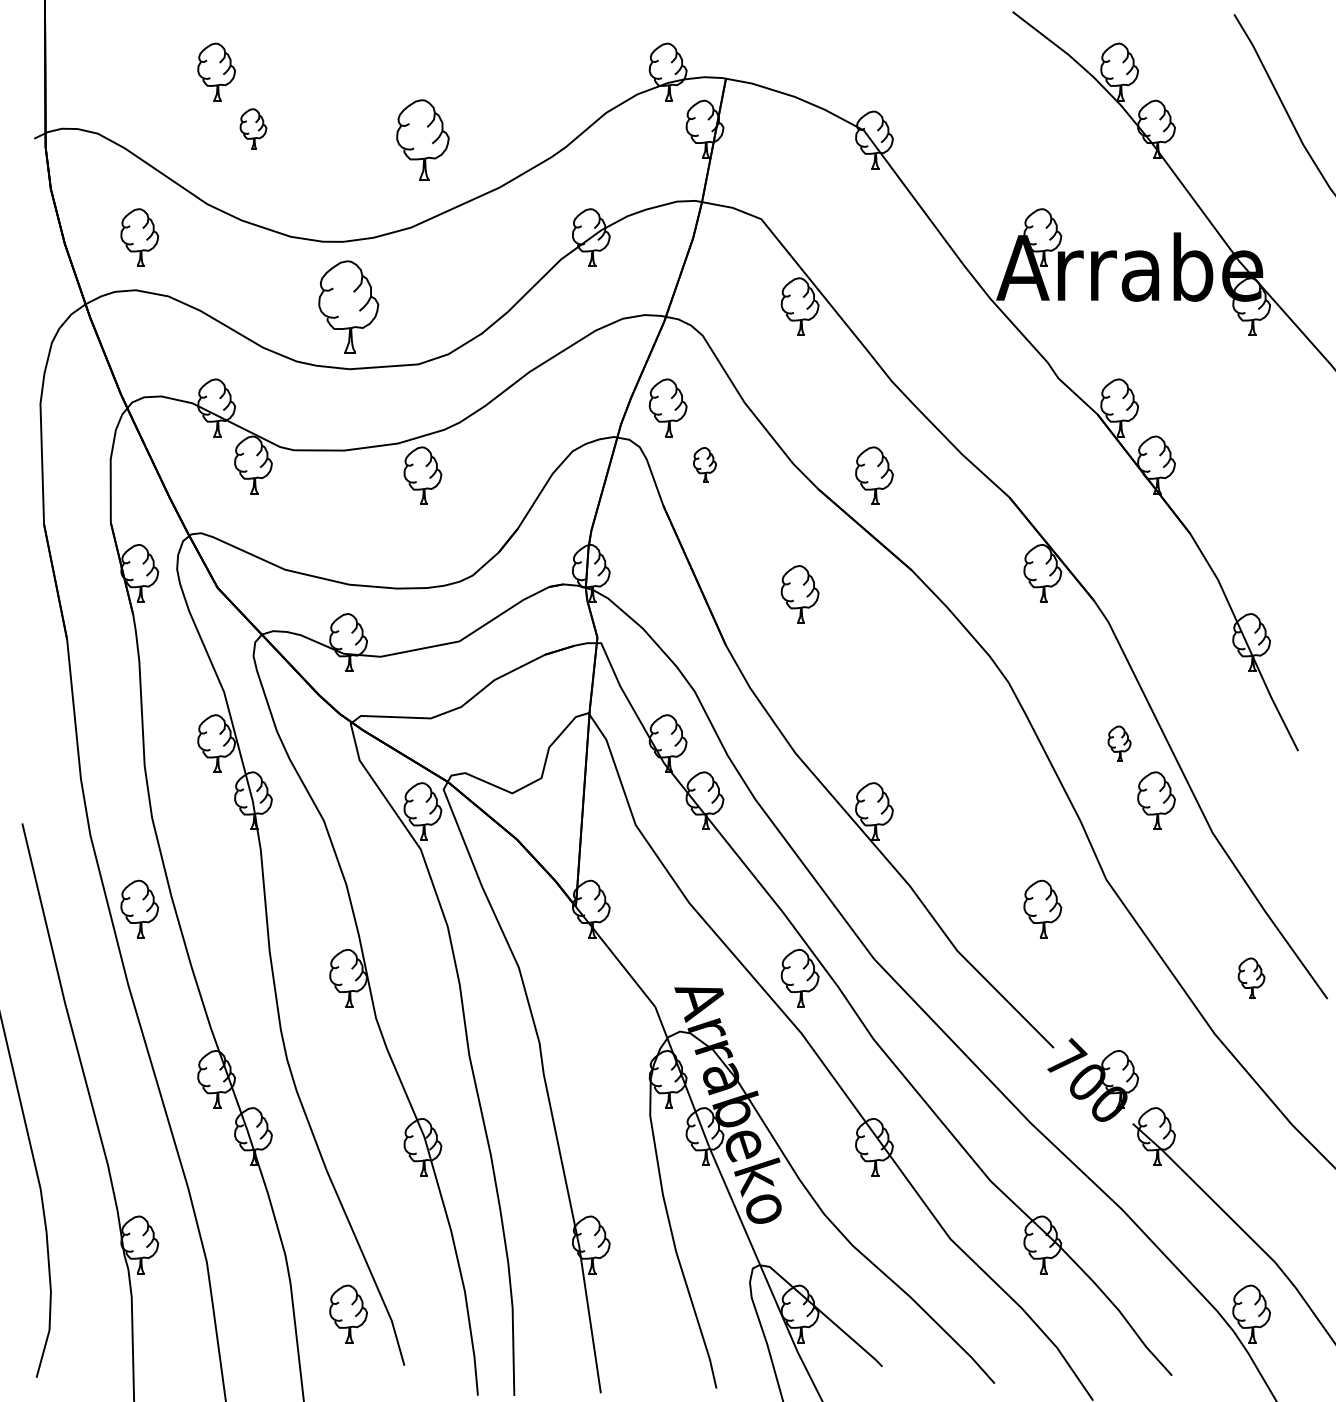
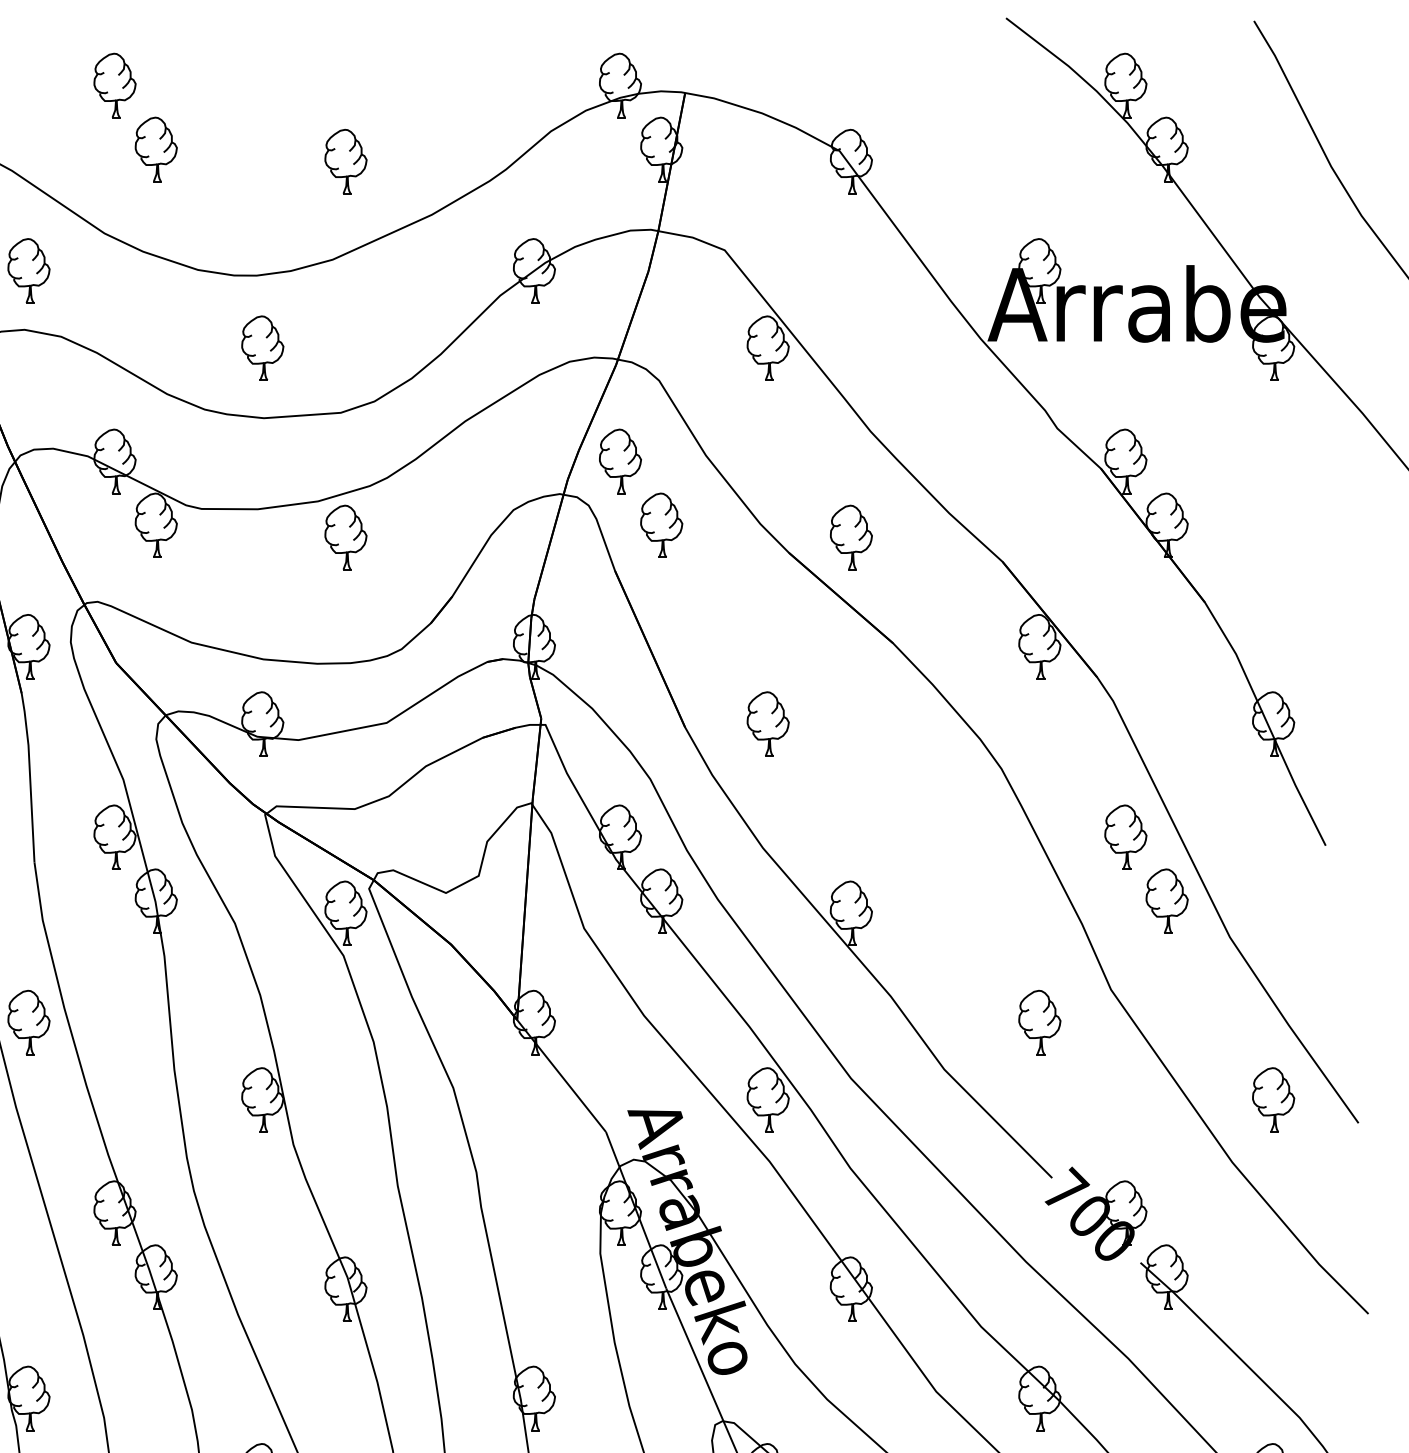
part: (253, 128) -> (156, 148), size x1.43
part: (422, 139) -> (345, 161), size x0.71
part: (348, 306) -> (262, 347), size x0.62
part: (704, 464) -> (661, 524), size x1.67
part: (799, 594) -> (767, 724), moved
part: (1119, 743) -> (1125, 837), size x1.67
part: (1251, 978) -> (1273, 1100), size x1.43

